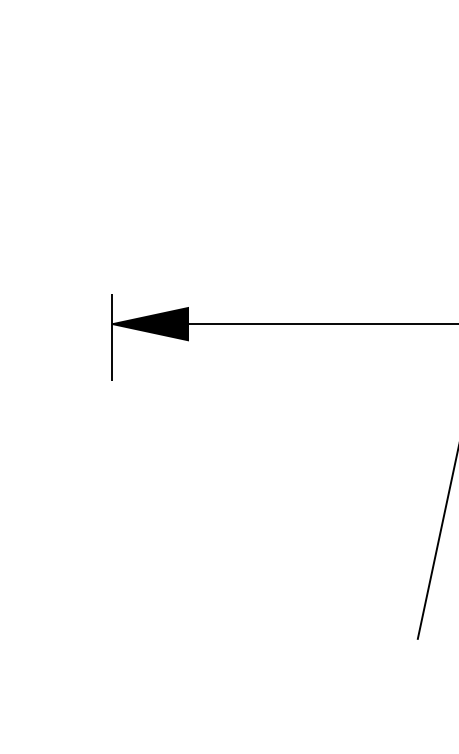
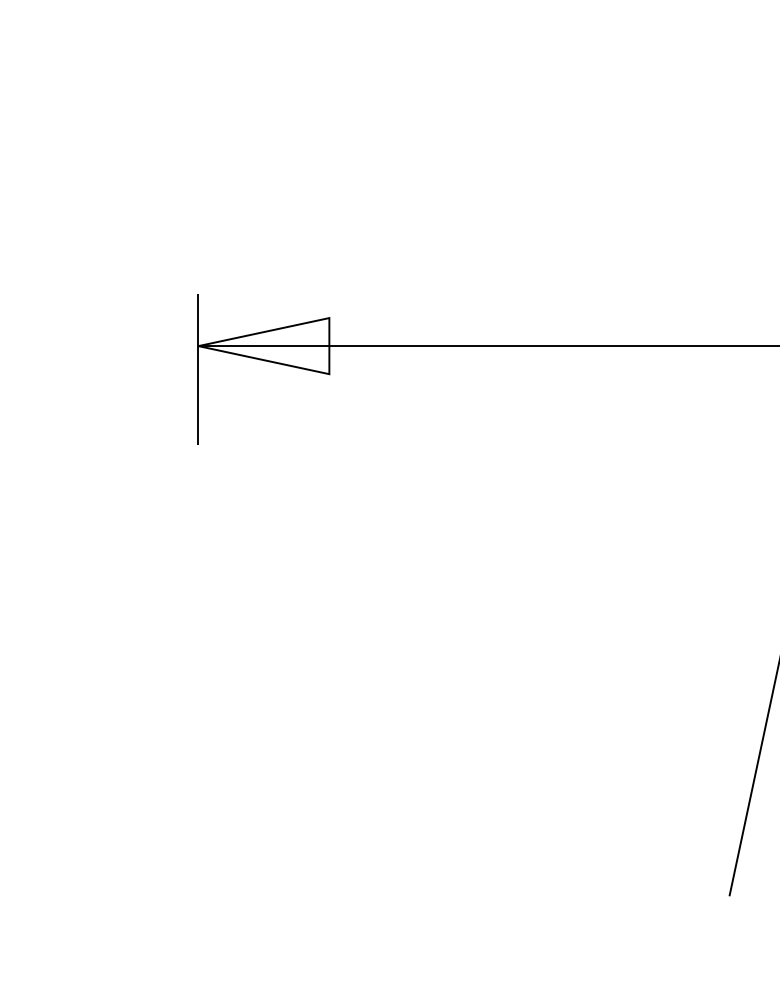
fill: (150, 324) -> (263, 346), removed

